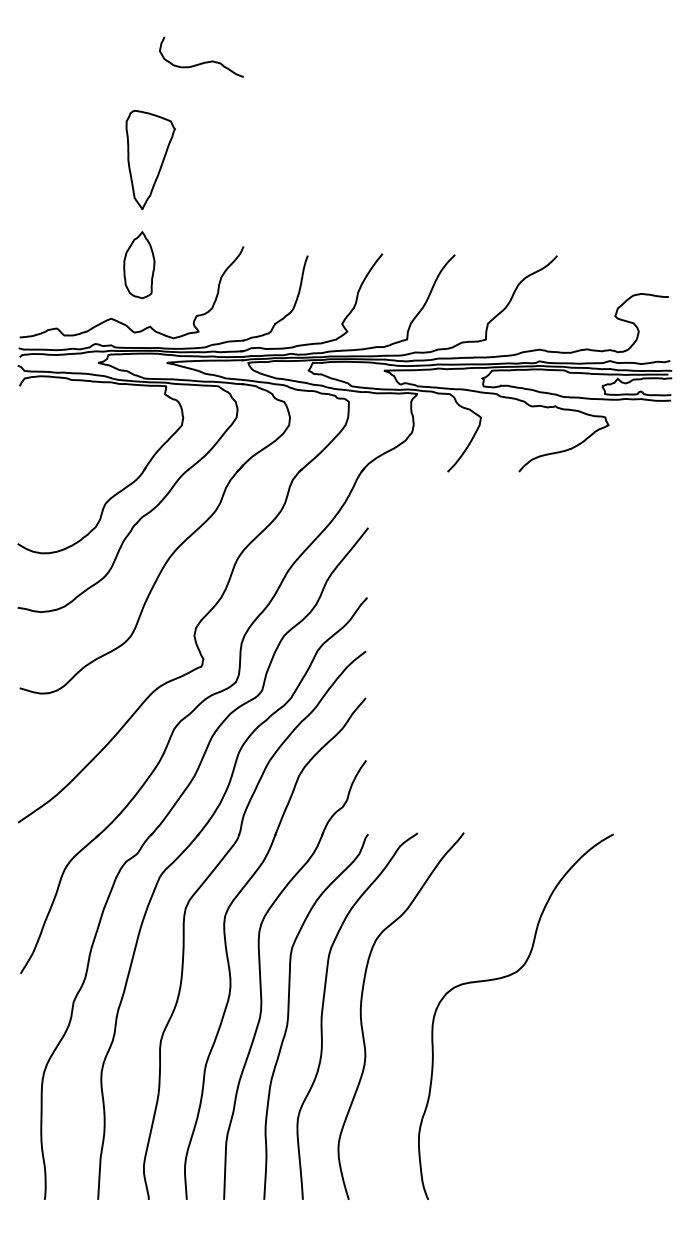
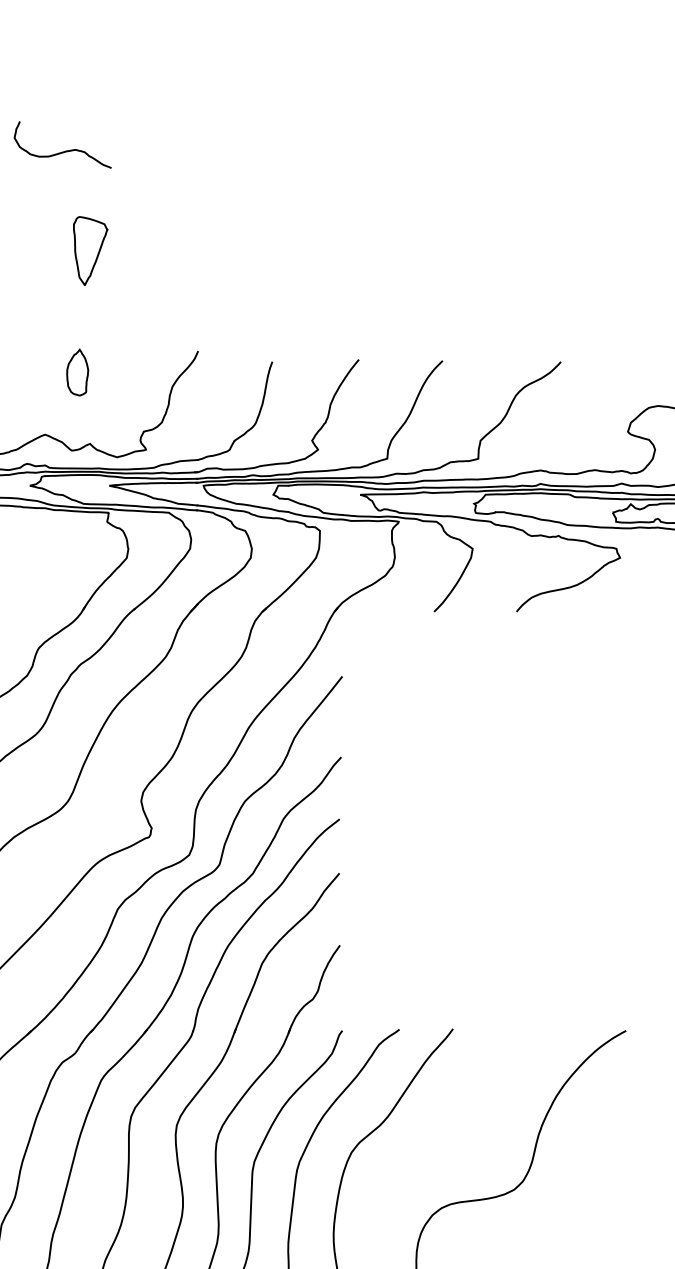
curve: (204, 61) -> (66, 149), moved
part: (150, 159) -> (90, 250), size x0.6
part: (139, 264) -> (77, 371), size x0.6

